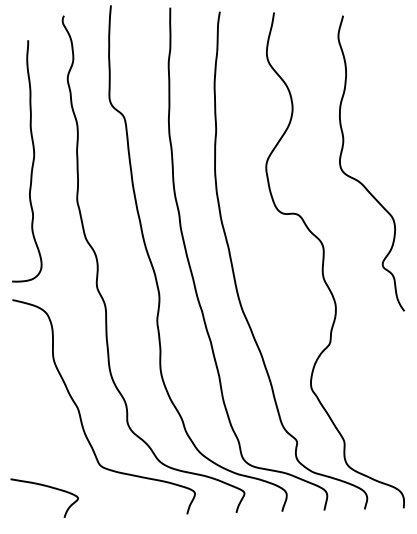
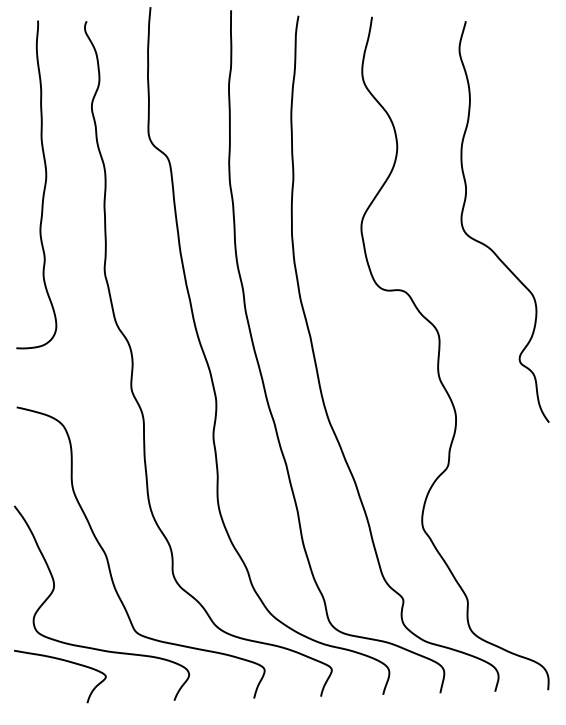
curve: (32, 160) -> (44, 184), moved
curve: (68, 476) -> (93, 647), added

